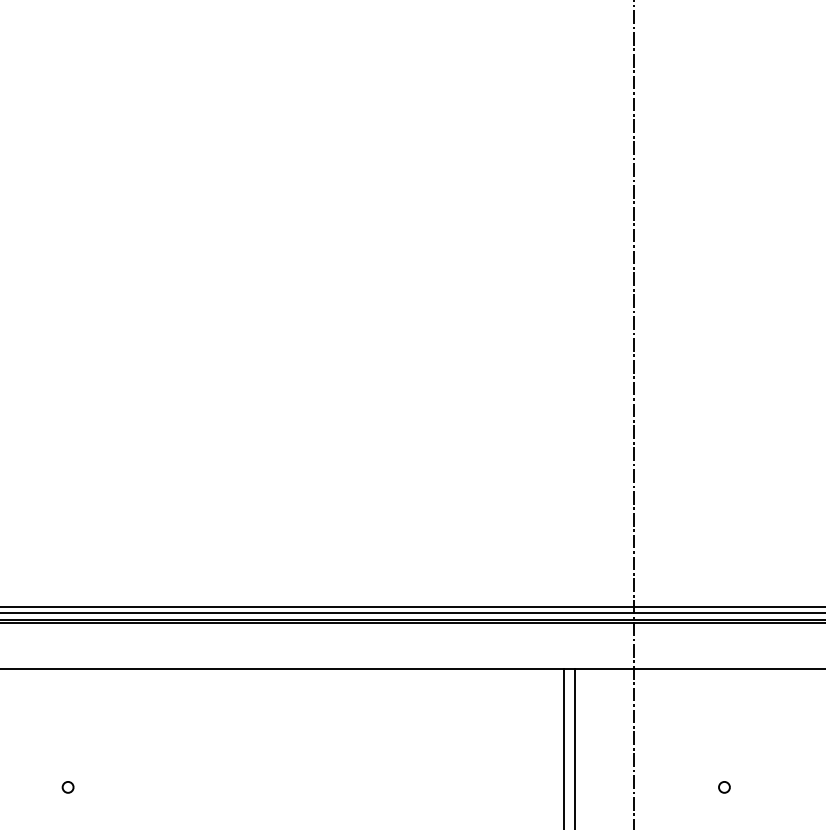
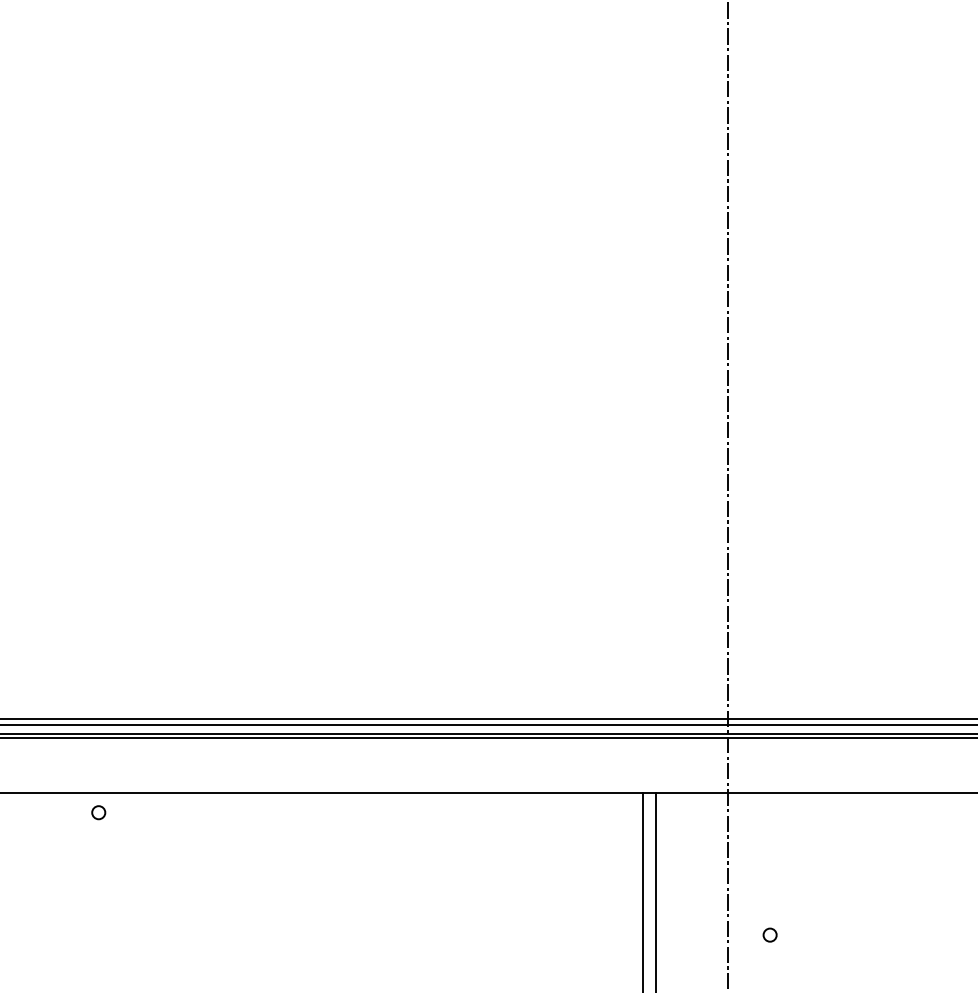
circle: (67, 787) -> (98, 812), moved
circle: (724, 787) -> (770, 935), moved

